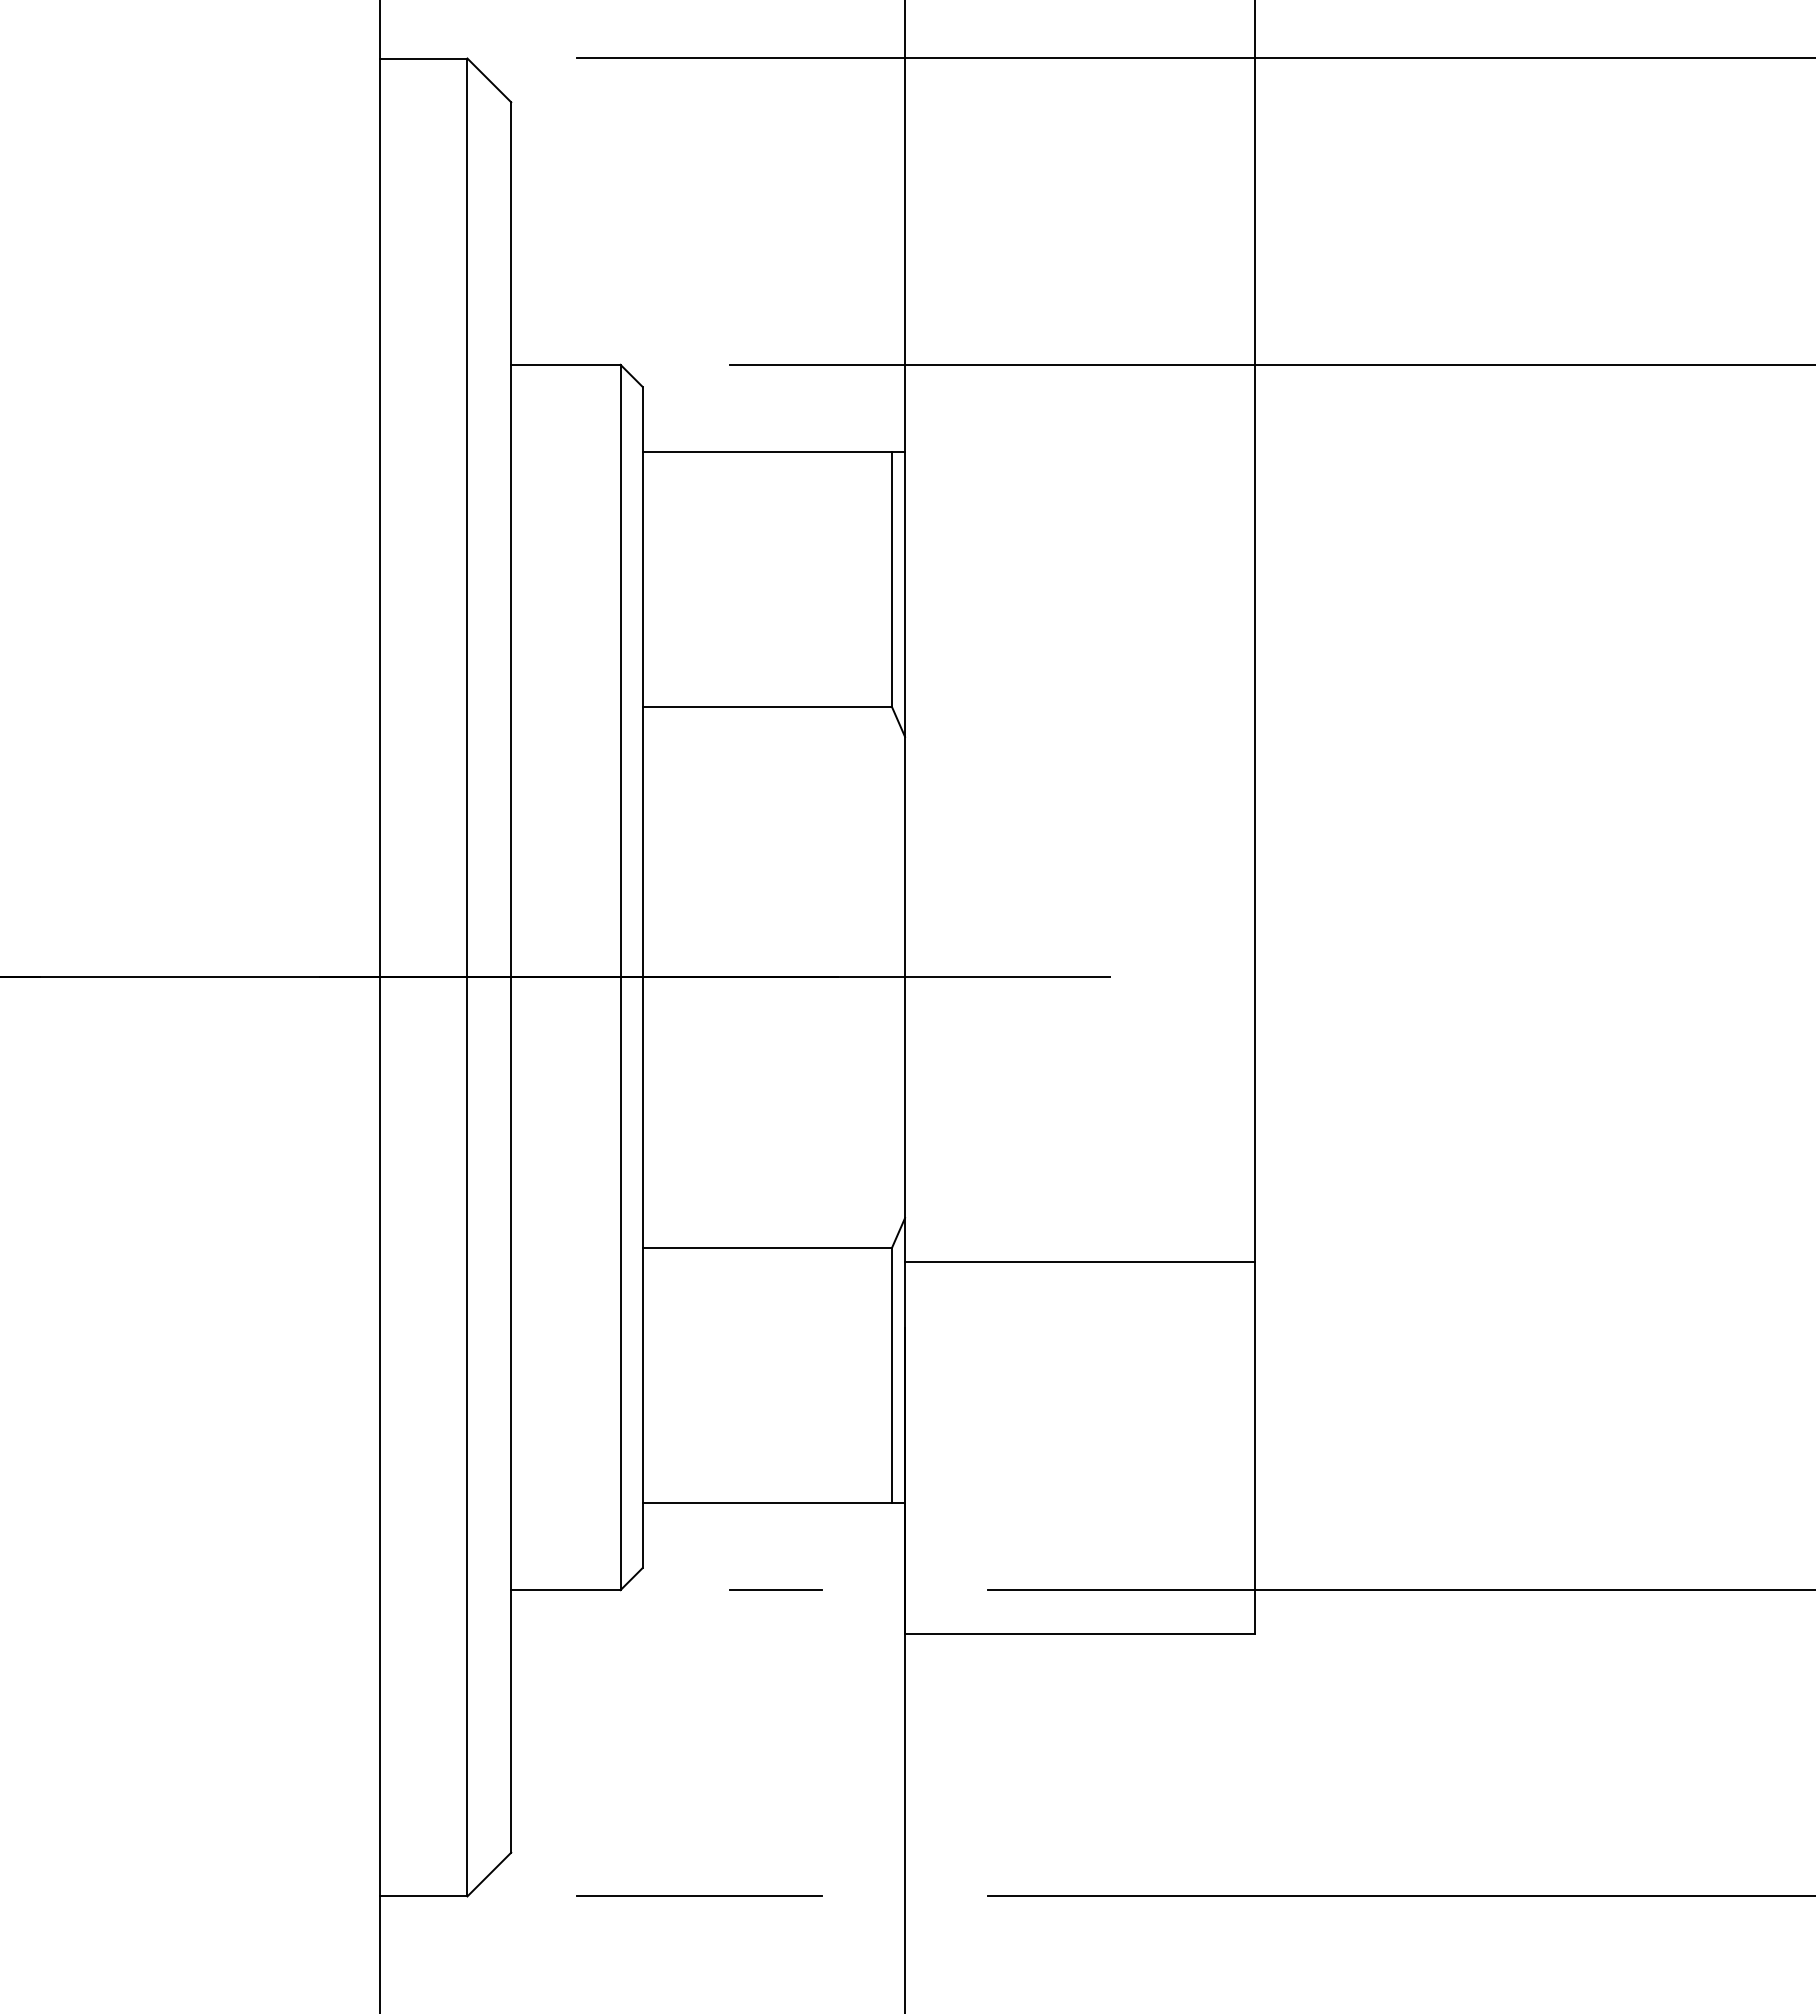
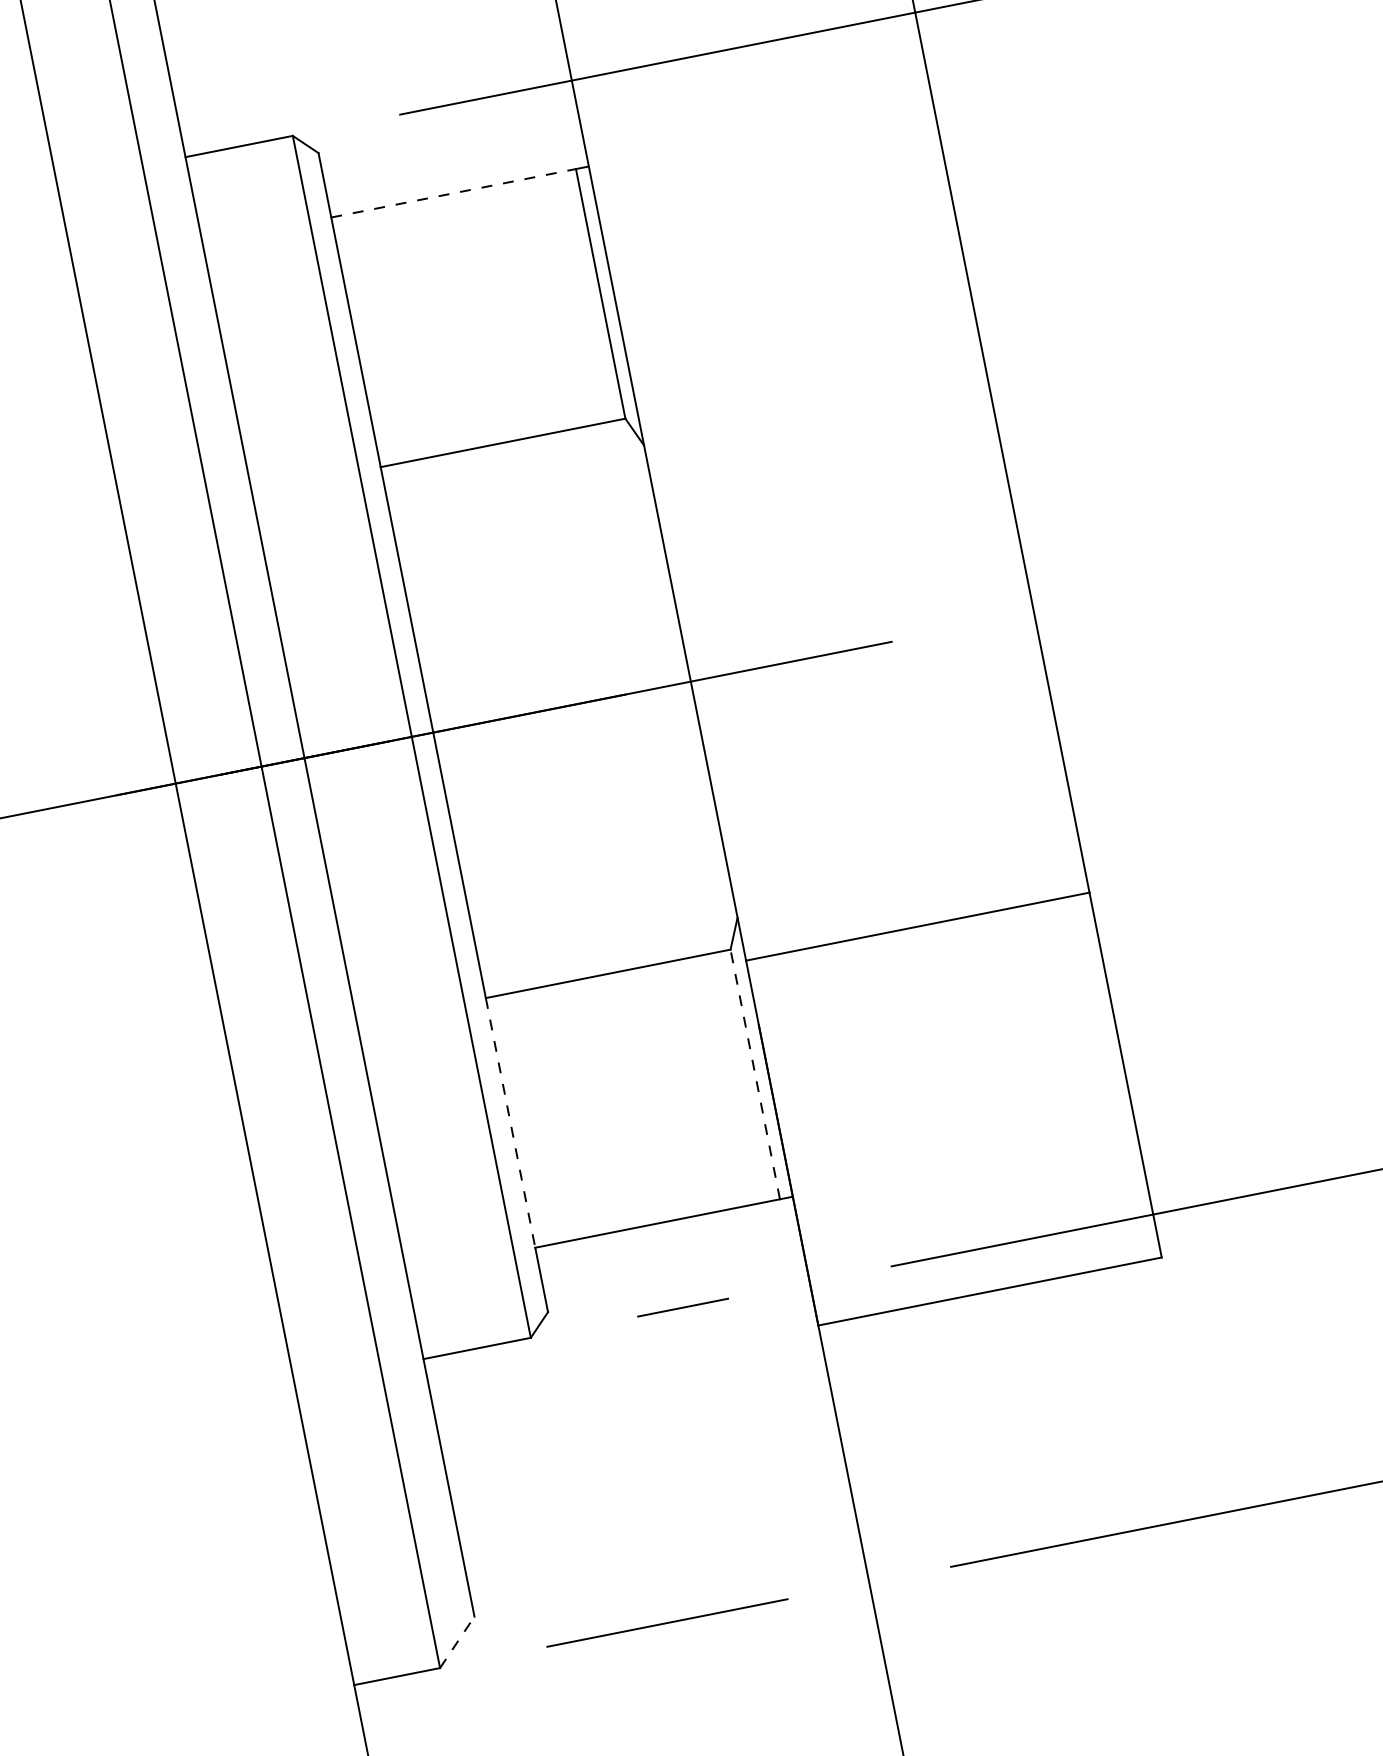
line: (767, 452) -> (453, 193), solid -> dashed
line: (891, 1374) -> (754, 1073), solid -> dashed
line: (642, 1375) -> (510, 1123), solid -> dashed
line: (489, 1874) -> (457, 1642), solid -> dashed

